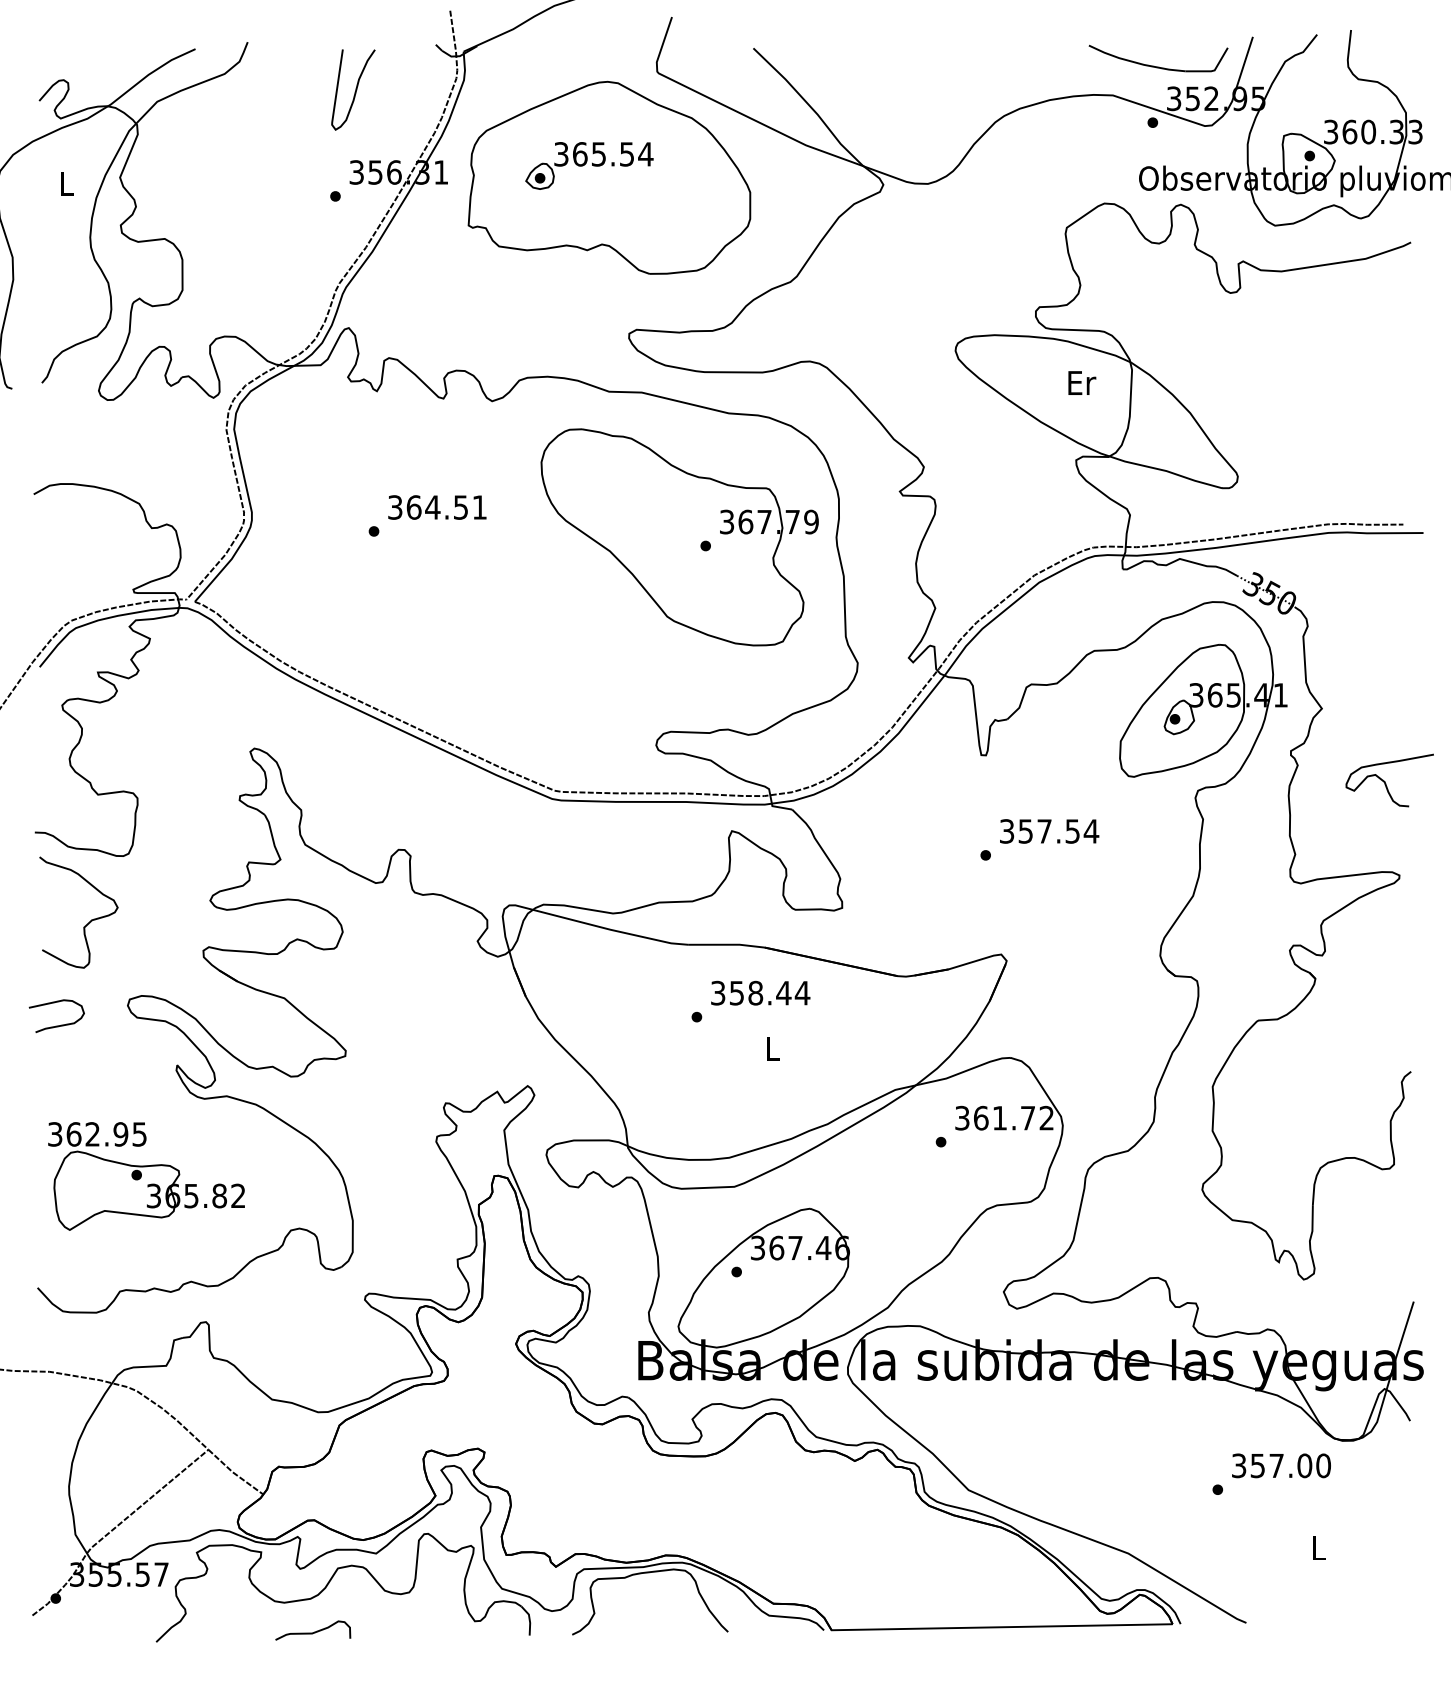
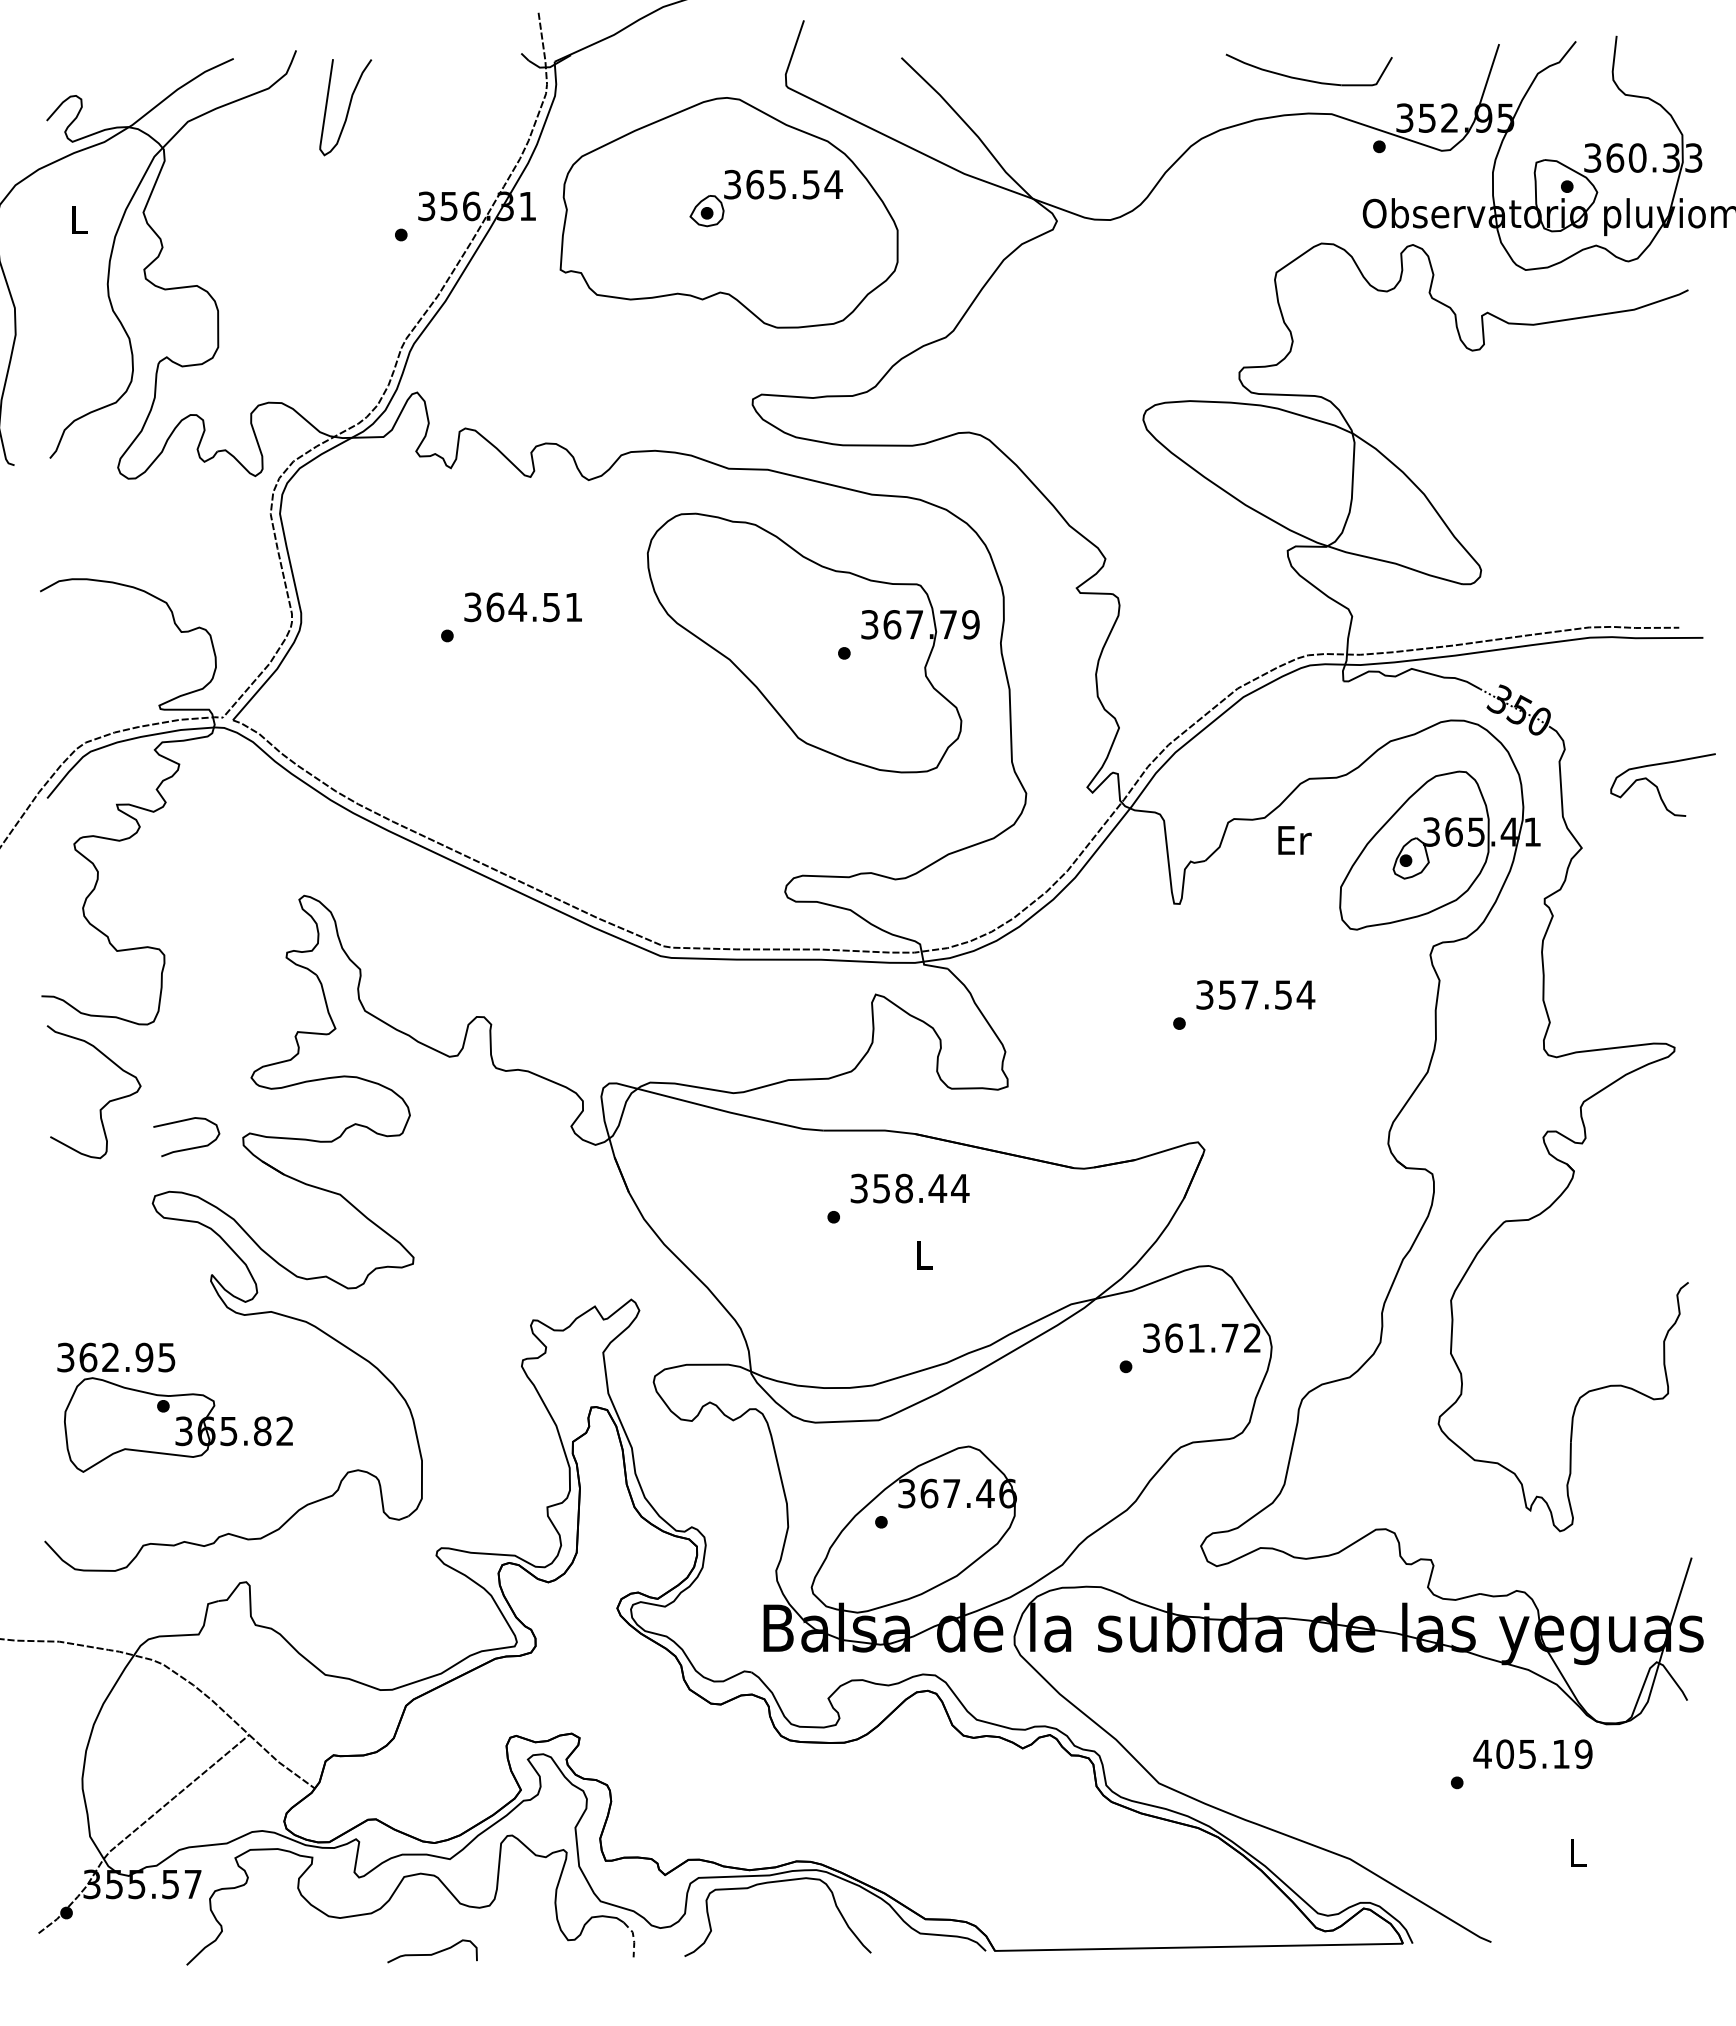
part: (1157, 66) -> (1308, 79), moved
curve: (354, 91) -> (347, 109), moved
part: (588, 165) -> (765, 198), moved
text: (1081, 383) -> (1294, 840), moved
curve: (1386, 782) -> (1658, 787), moved
curve: (59, 1024) -> (190, 1147), moved
text: (1280, 1465) -> (1532, 1753), 357.00 -> 405.19
line: (529, 1619) -> (633, 1938), solid -> dashed
curve: (313, 1632) -> (432, 1953), moved

